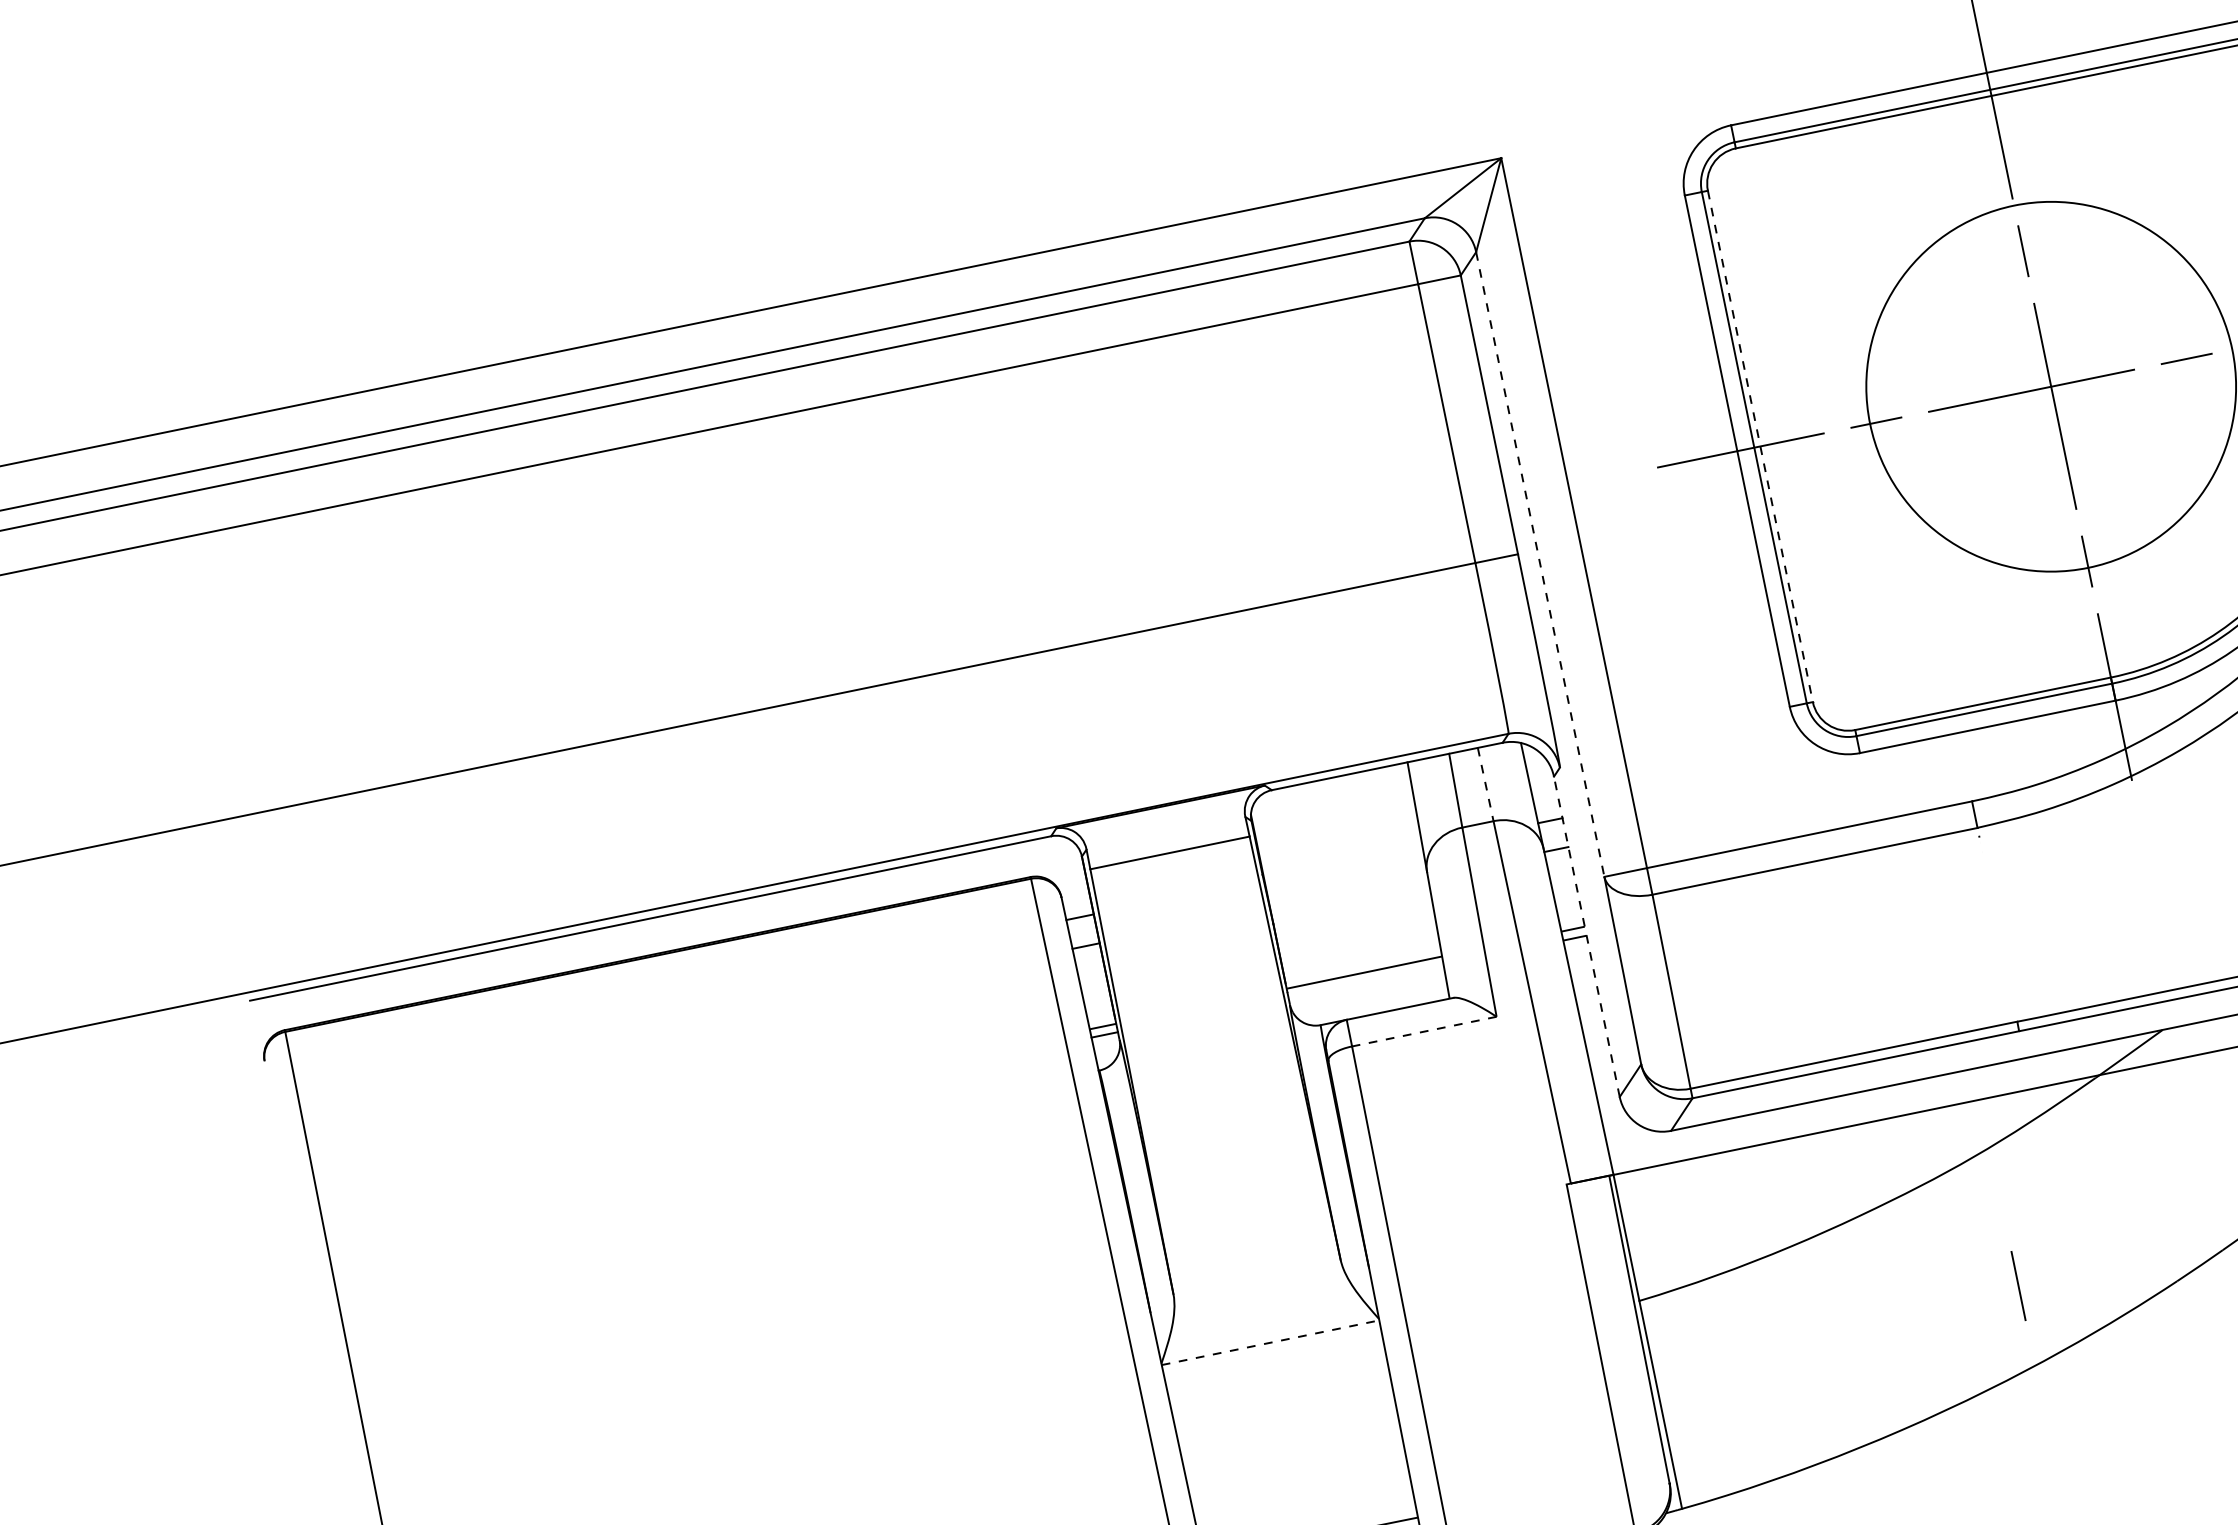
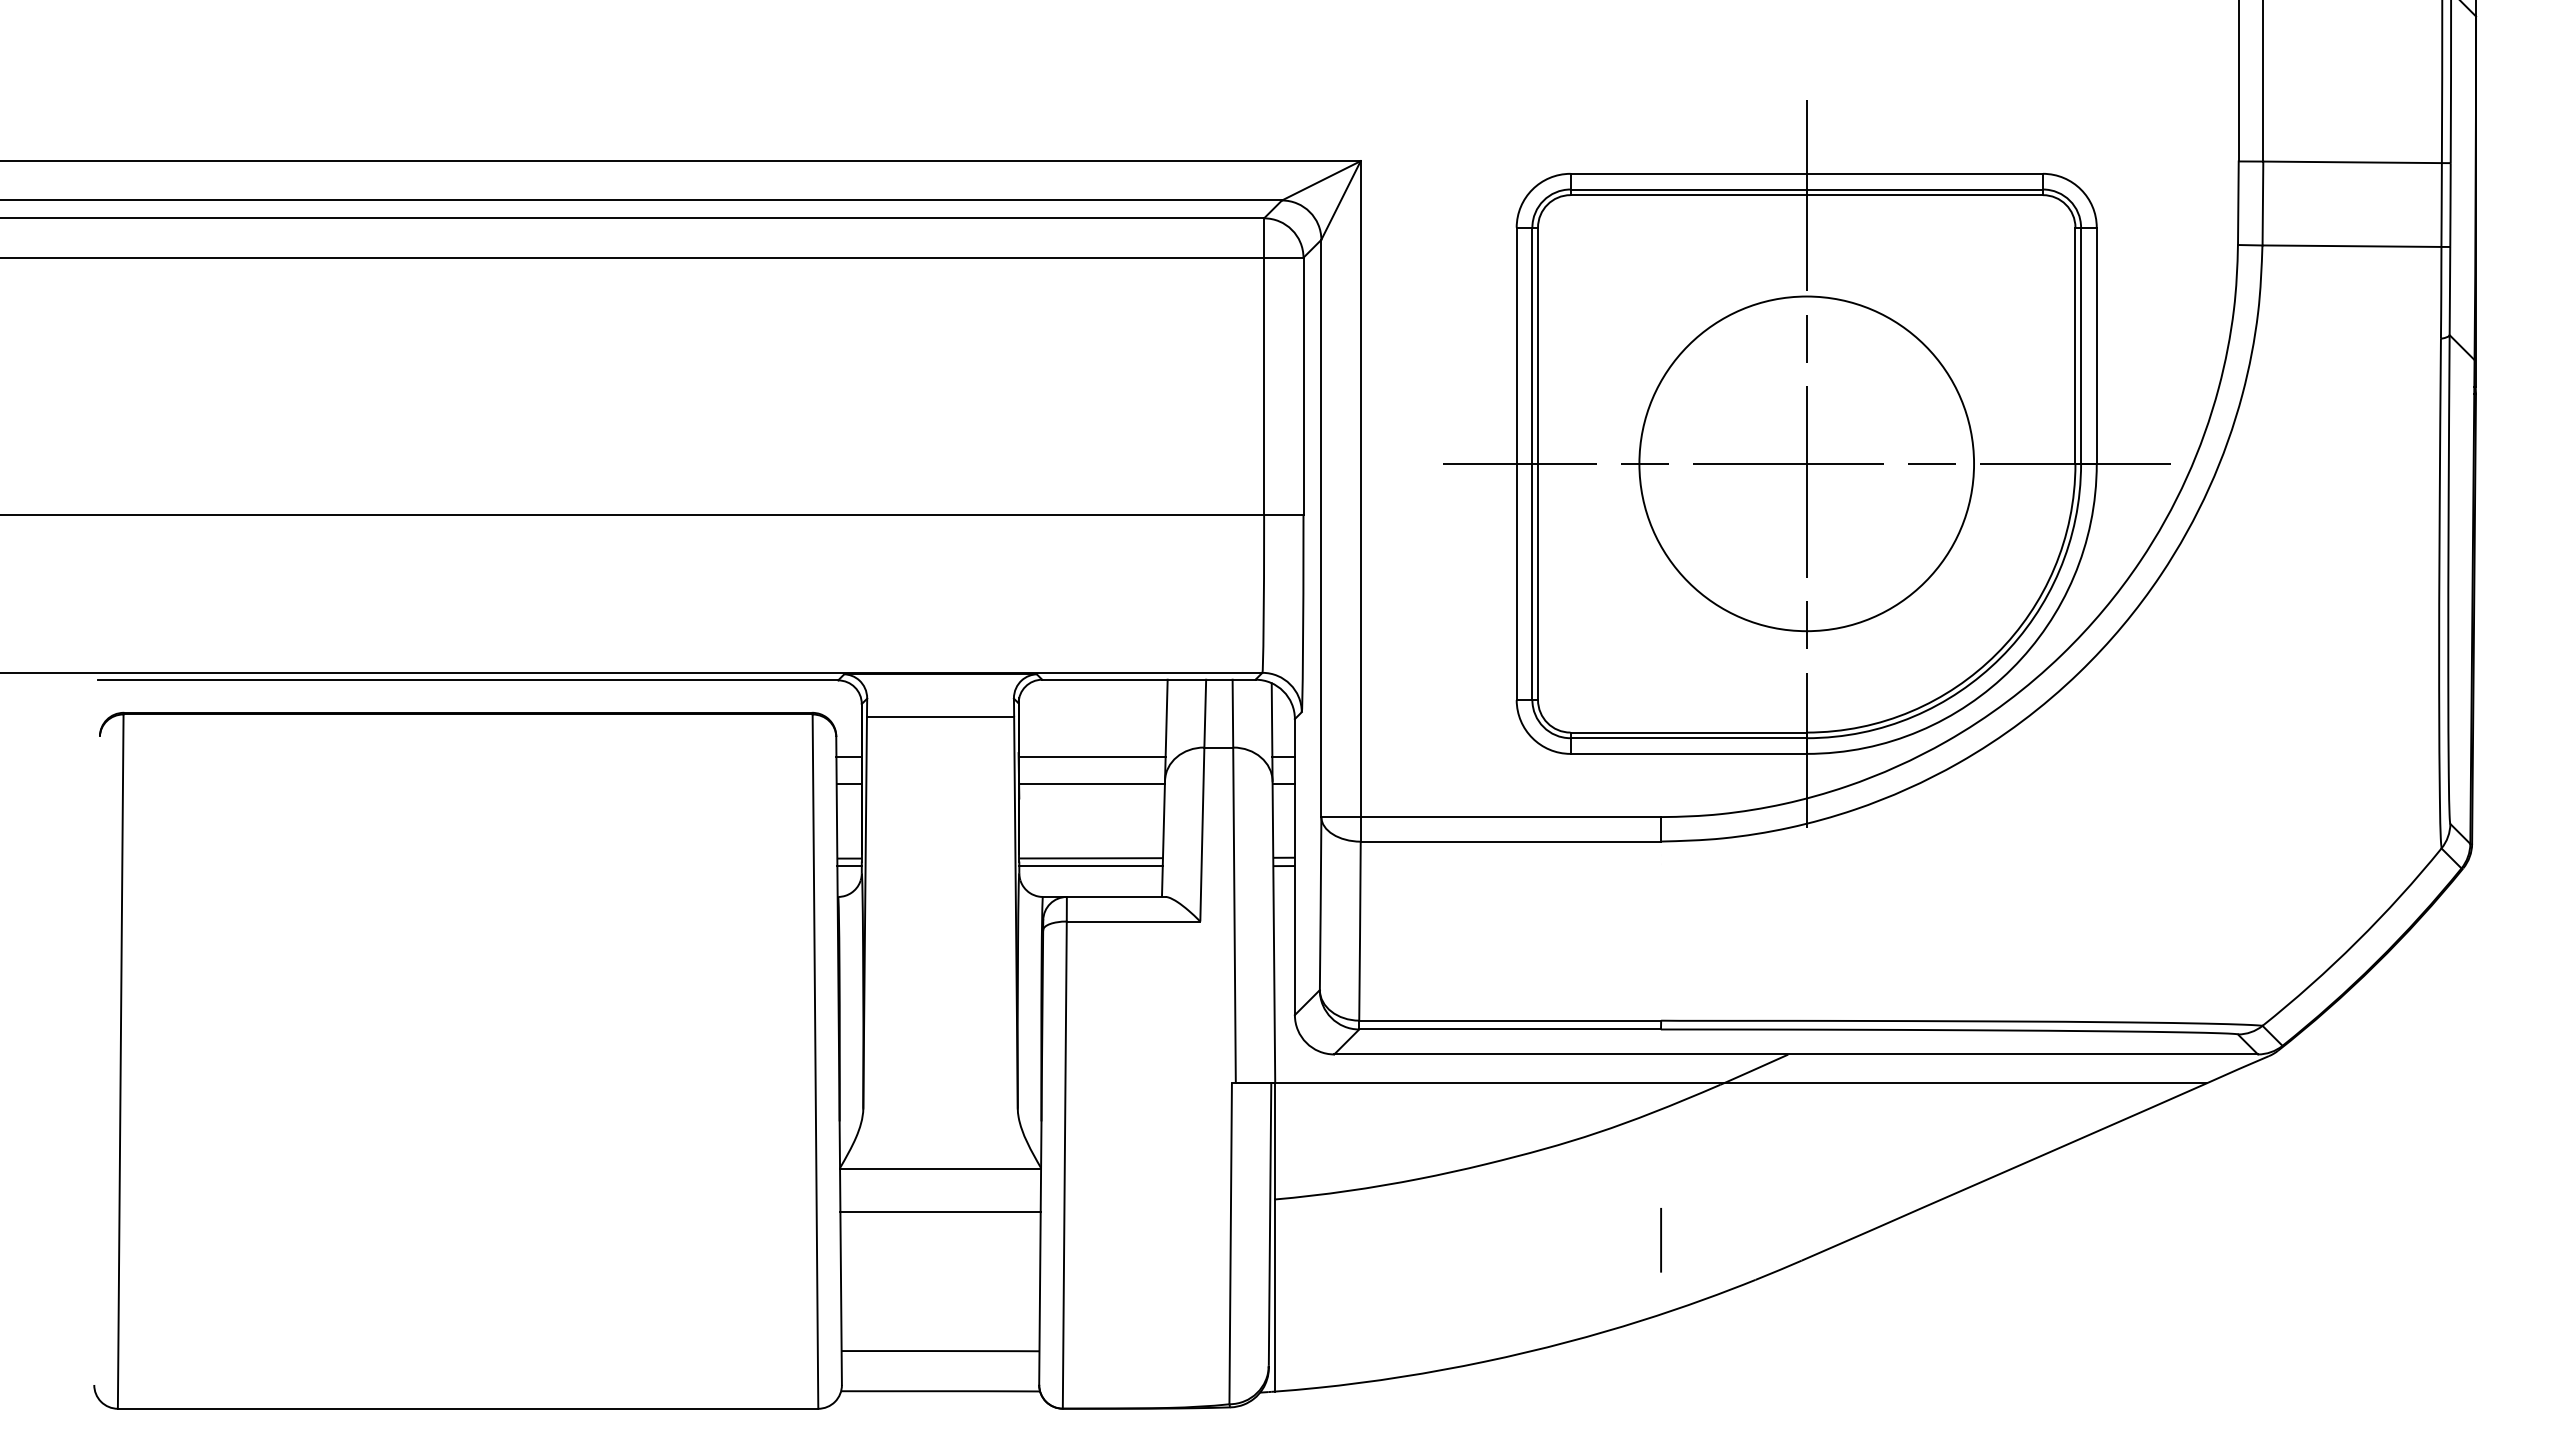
line: (1761, 447) -> (1538, 464), dashed -> solid
line: (1540, 564) -> (1321, 528), dashed -> solid
line: (1485, 784) -> (1232, 713), dashed -> solid
line: (1343, 863) -> (1092, 757), added
line: (1348, 892) -> (1091, 784), added
line: (1586, 937) -> (1294, 867), dashed -> solid
line: (1365, 981) -> (1090, 866), added
line: (1424, 1031) -> (1133, 921), dashed -> solid
line: (2017, 1286) -> (1660, 1240), moved
line: (1270, 1342) -> (940, 1169), dashed -> solid
line: (1279, 1388) -> (940, 1211), added

